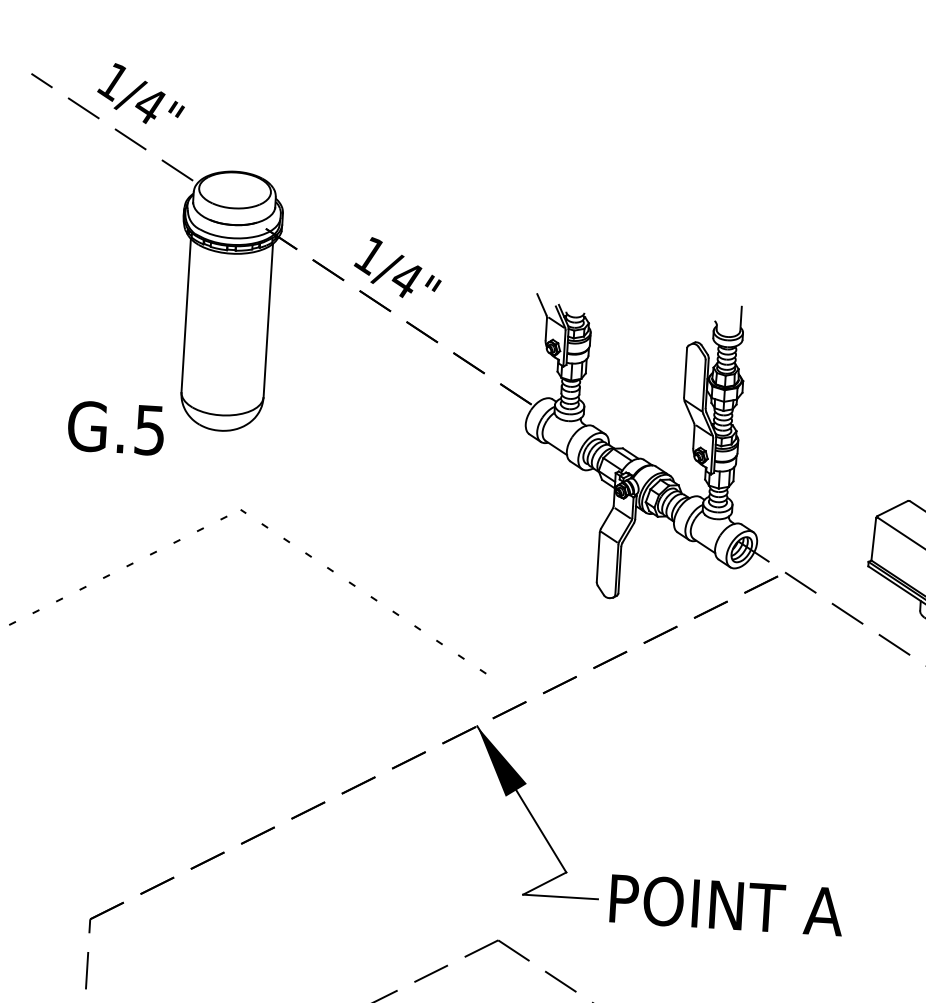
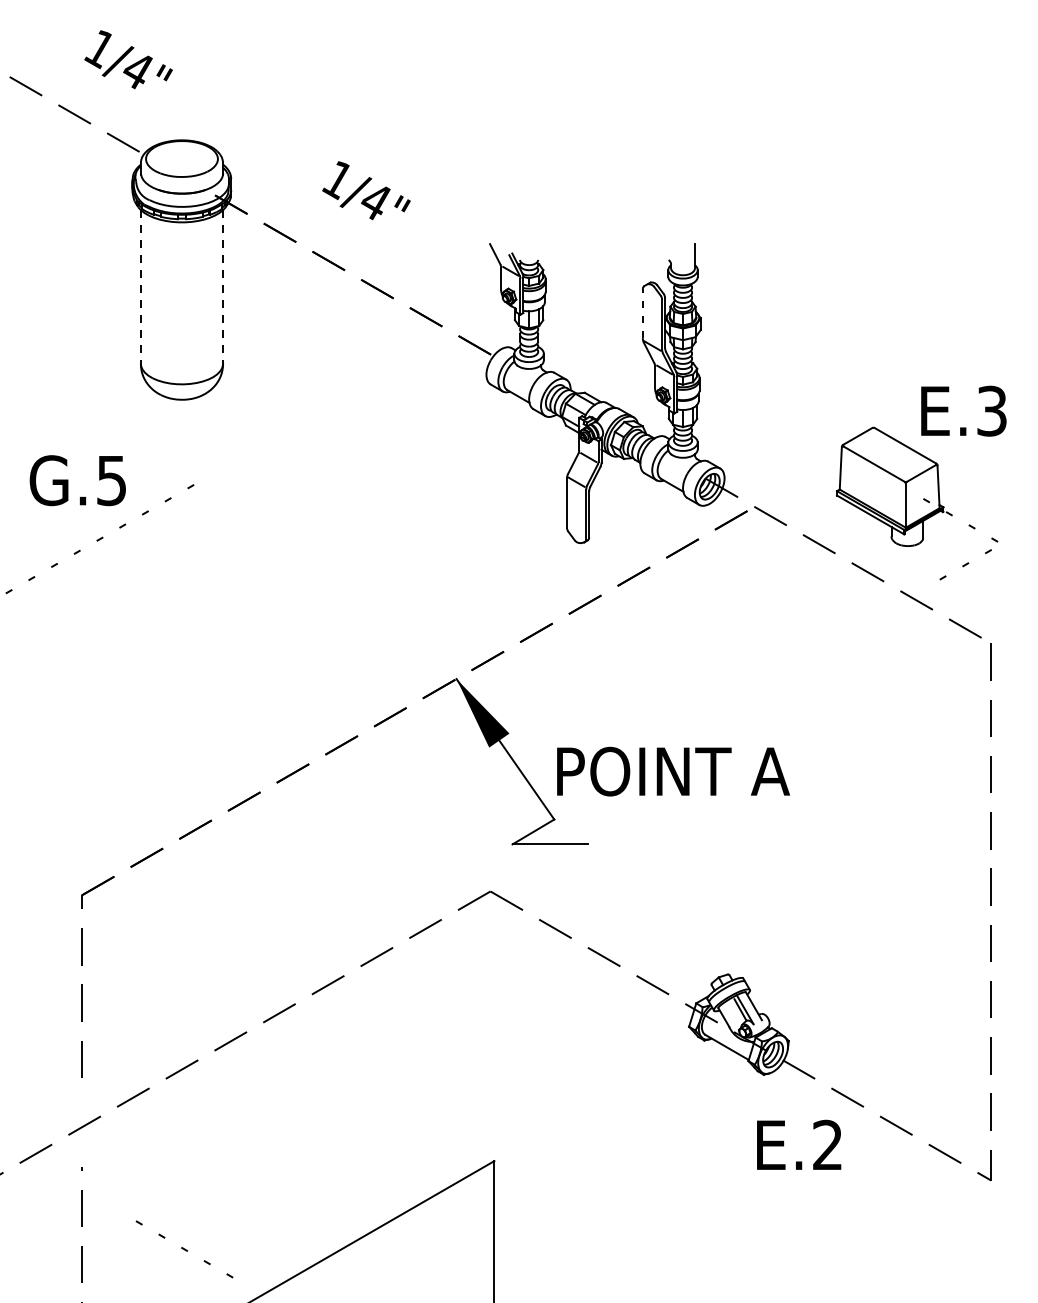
text: (141, 93) -> (128, 59), moved
text: (398, 268) -> (366, 190), moved
line: (185, 315) -> (140, 286), solid -> dashed
line: (268, 320) -> (223, 286), solid -> dashed
line: (685, 372) -> (642, 313), solid -> dashed
text: (115, 428) -> (77, 480), moved
line: (371, 595) -> (342, 555), removed
text: (726, 905) -> (673, 771), moved

